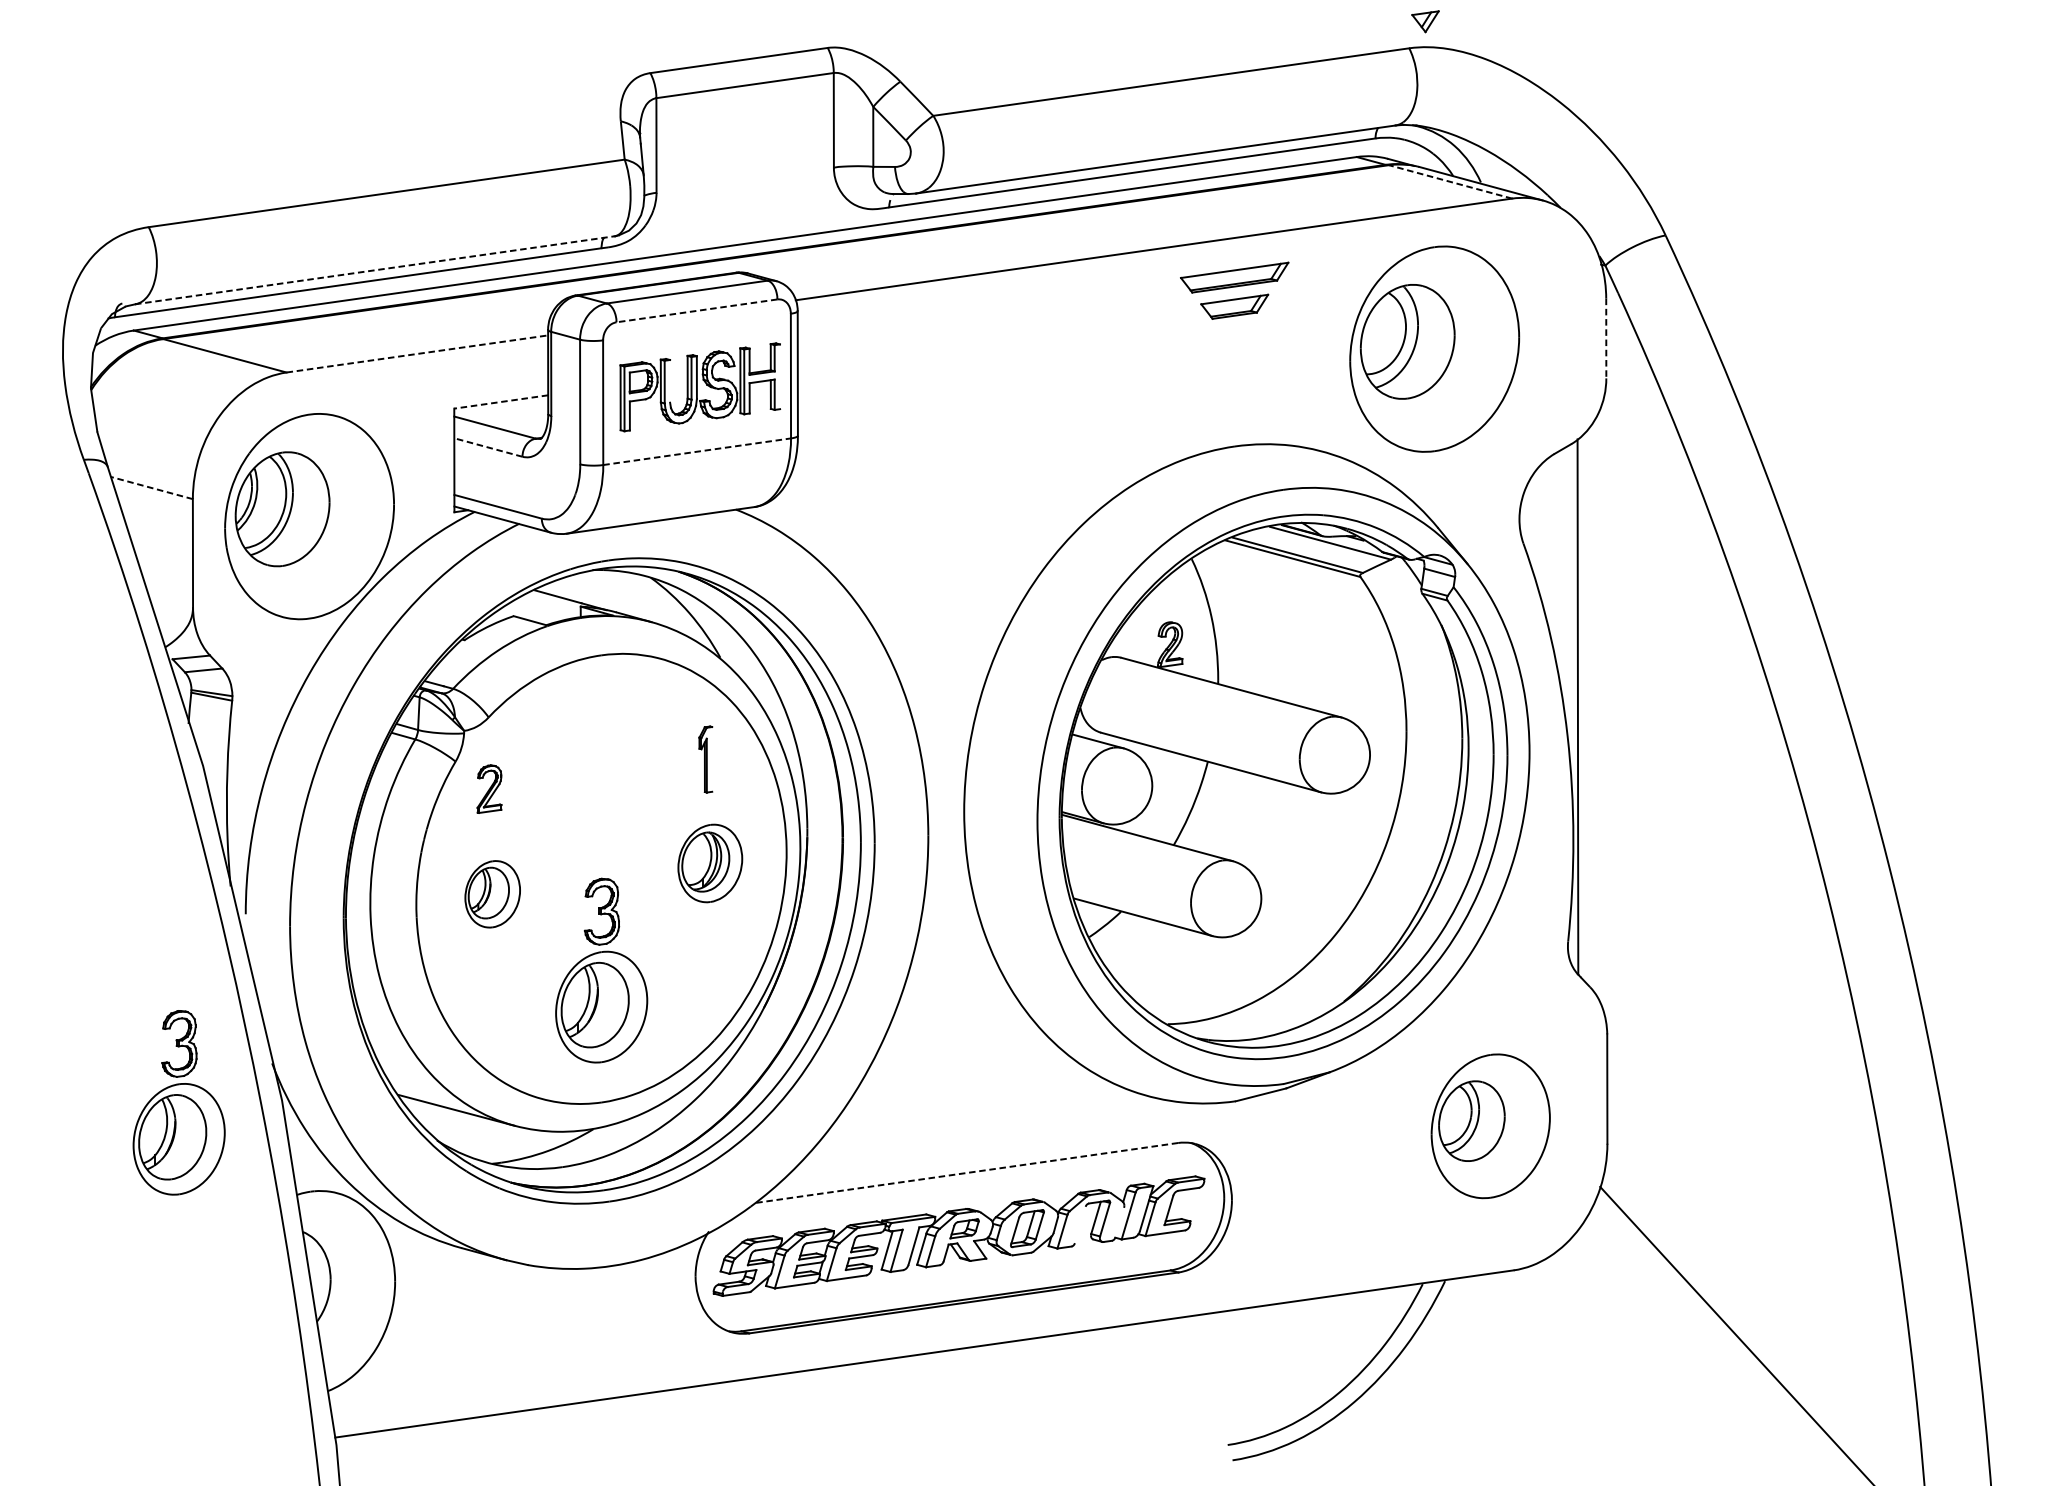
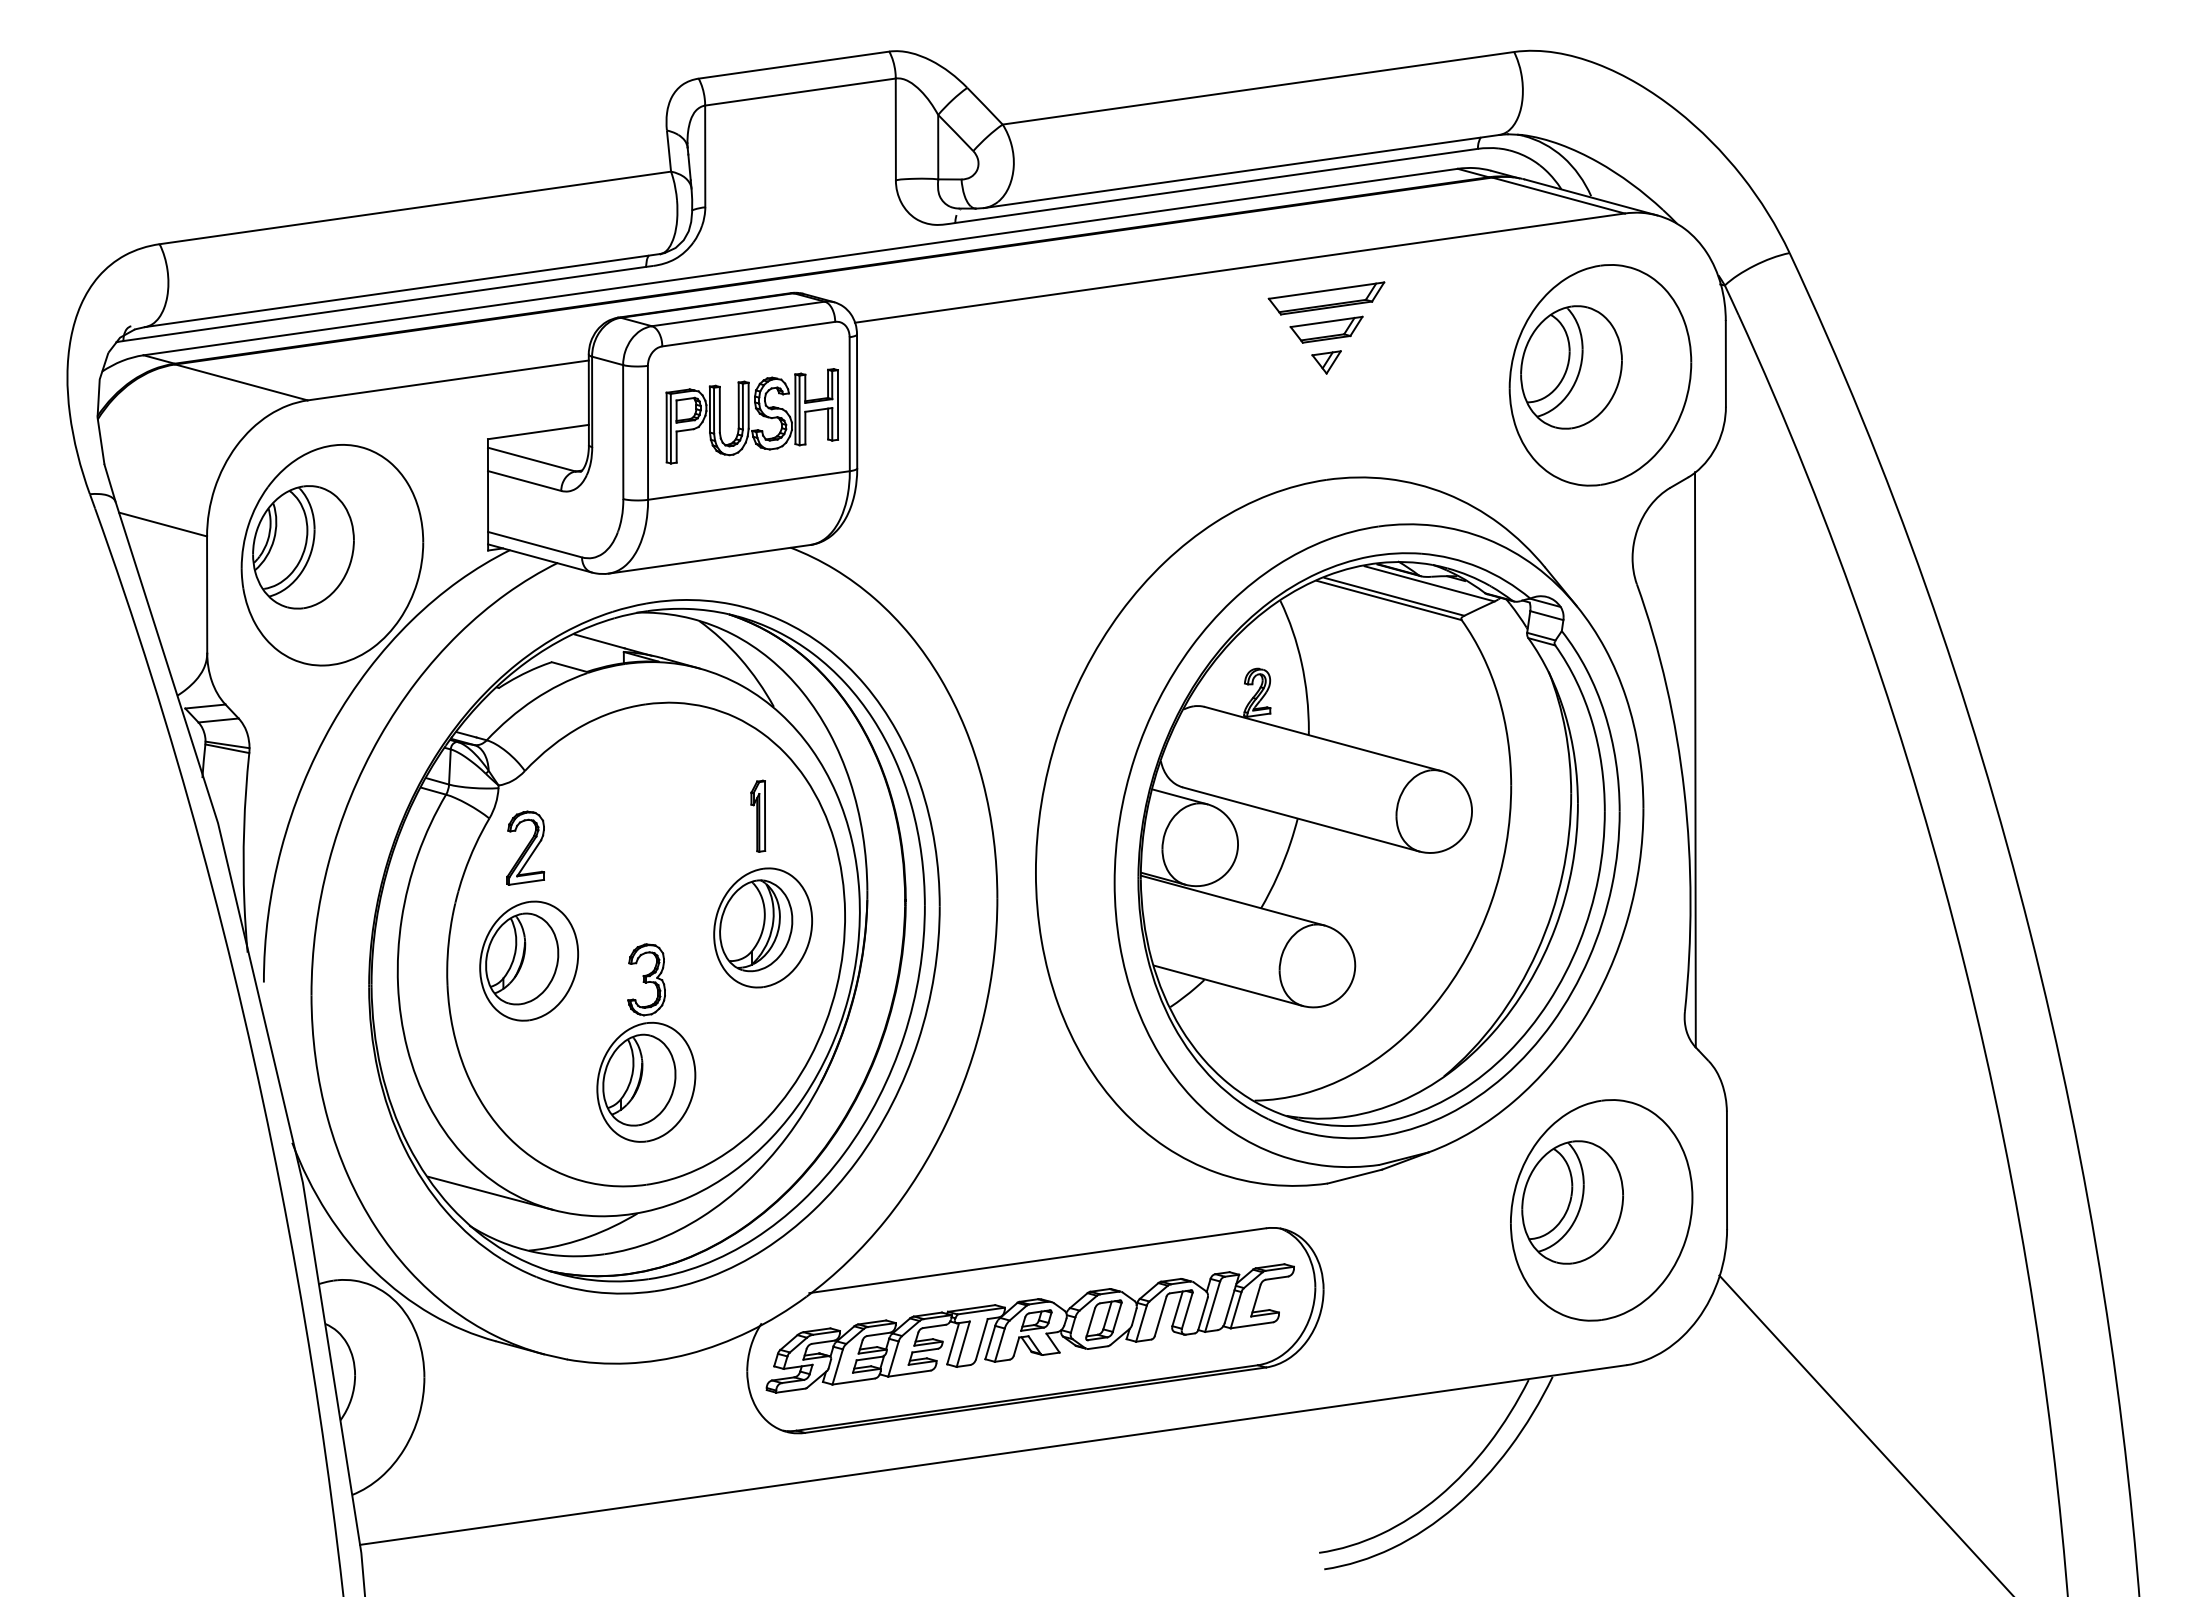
part: (1425, 21) -> (1326, 362), moved
line: (1450, 181) -> (1558, 195), dashed -> solid
line: (375, 270) -> (403, 290), dashed -> solid
line: (696, 311) -> (748, 334), dashed -> solid
line: (1605, 338) -> (1725, 363), dashed -> solid
part: (1434, 349) -> (1600, 375), moved
line: (417, 354) -> (448, 380), dashed -> solid
line: (779, 376) -> (837, 404), added
line: (669, 380) -> (719, 409), added
line: (501, 402) -> (538, 432), dashed -> solid
line: (488, 447) -> (524, 481), dashed -> solid
line: (696, 451) -> (748, 485), dashed -> solid
line: (152, 488) -> (163, 524), dashed -> solid
line: (712, 758) -> (765, 815), added
part: (489, 788) -> (525, 847), size x1.43
part: (709, 863) -> (762, 927), size x1.43
part: (492, 893) -> (529, 960), size x1.67
part: (179, 1102) -> (192, 1184), removed
part: (1490, 1126) -> (1601, 1210), size x1.43
line: (965, 1172) -> (1037, 1260), dashed -> solid
line: (1119, 1222) -> (1202, 1313), added
line: (1080, 1224) -> (1160, 1315), added

